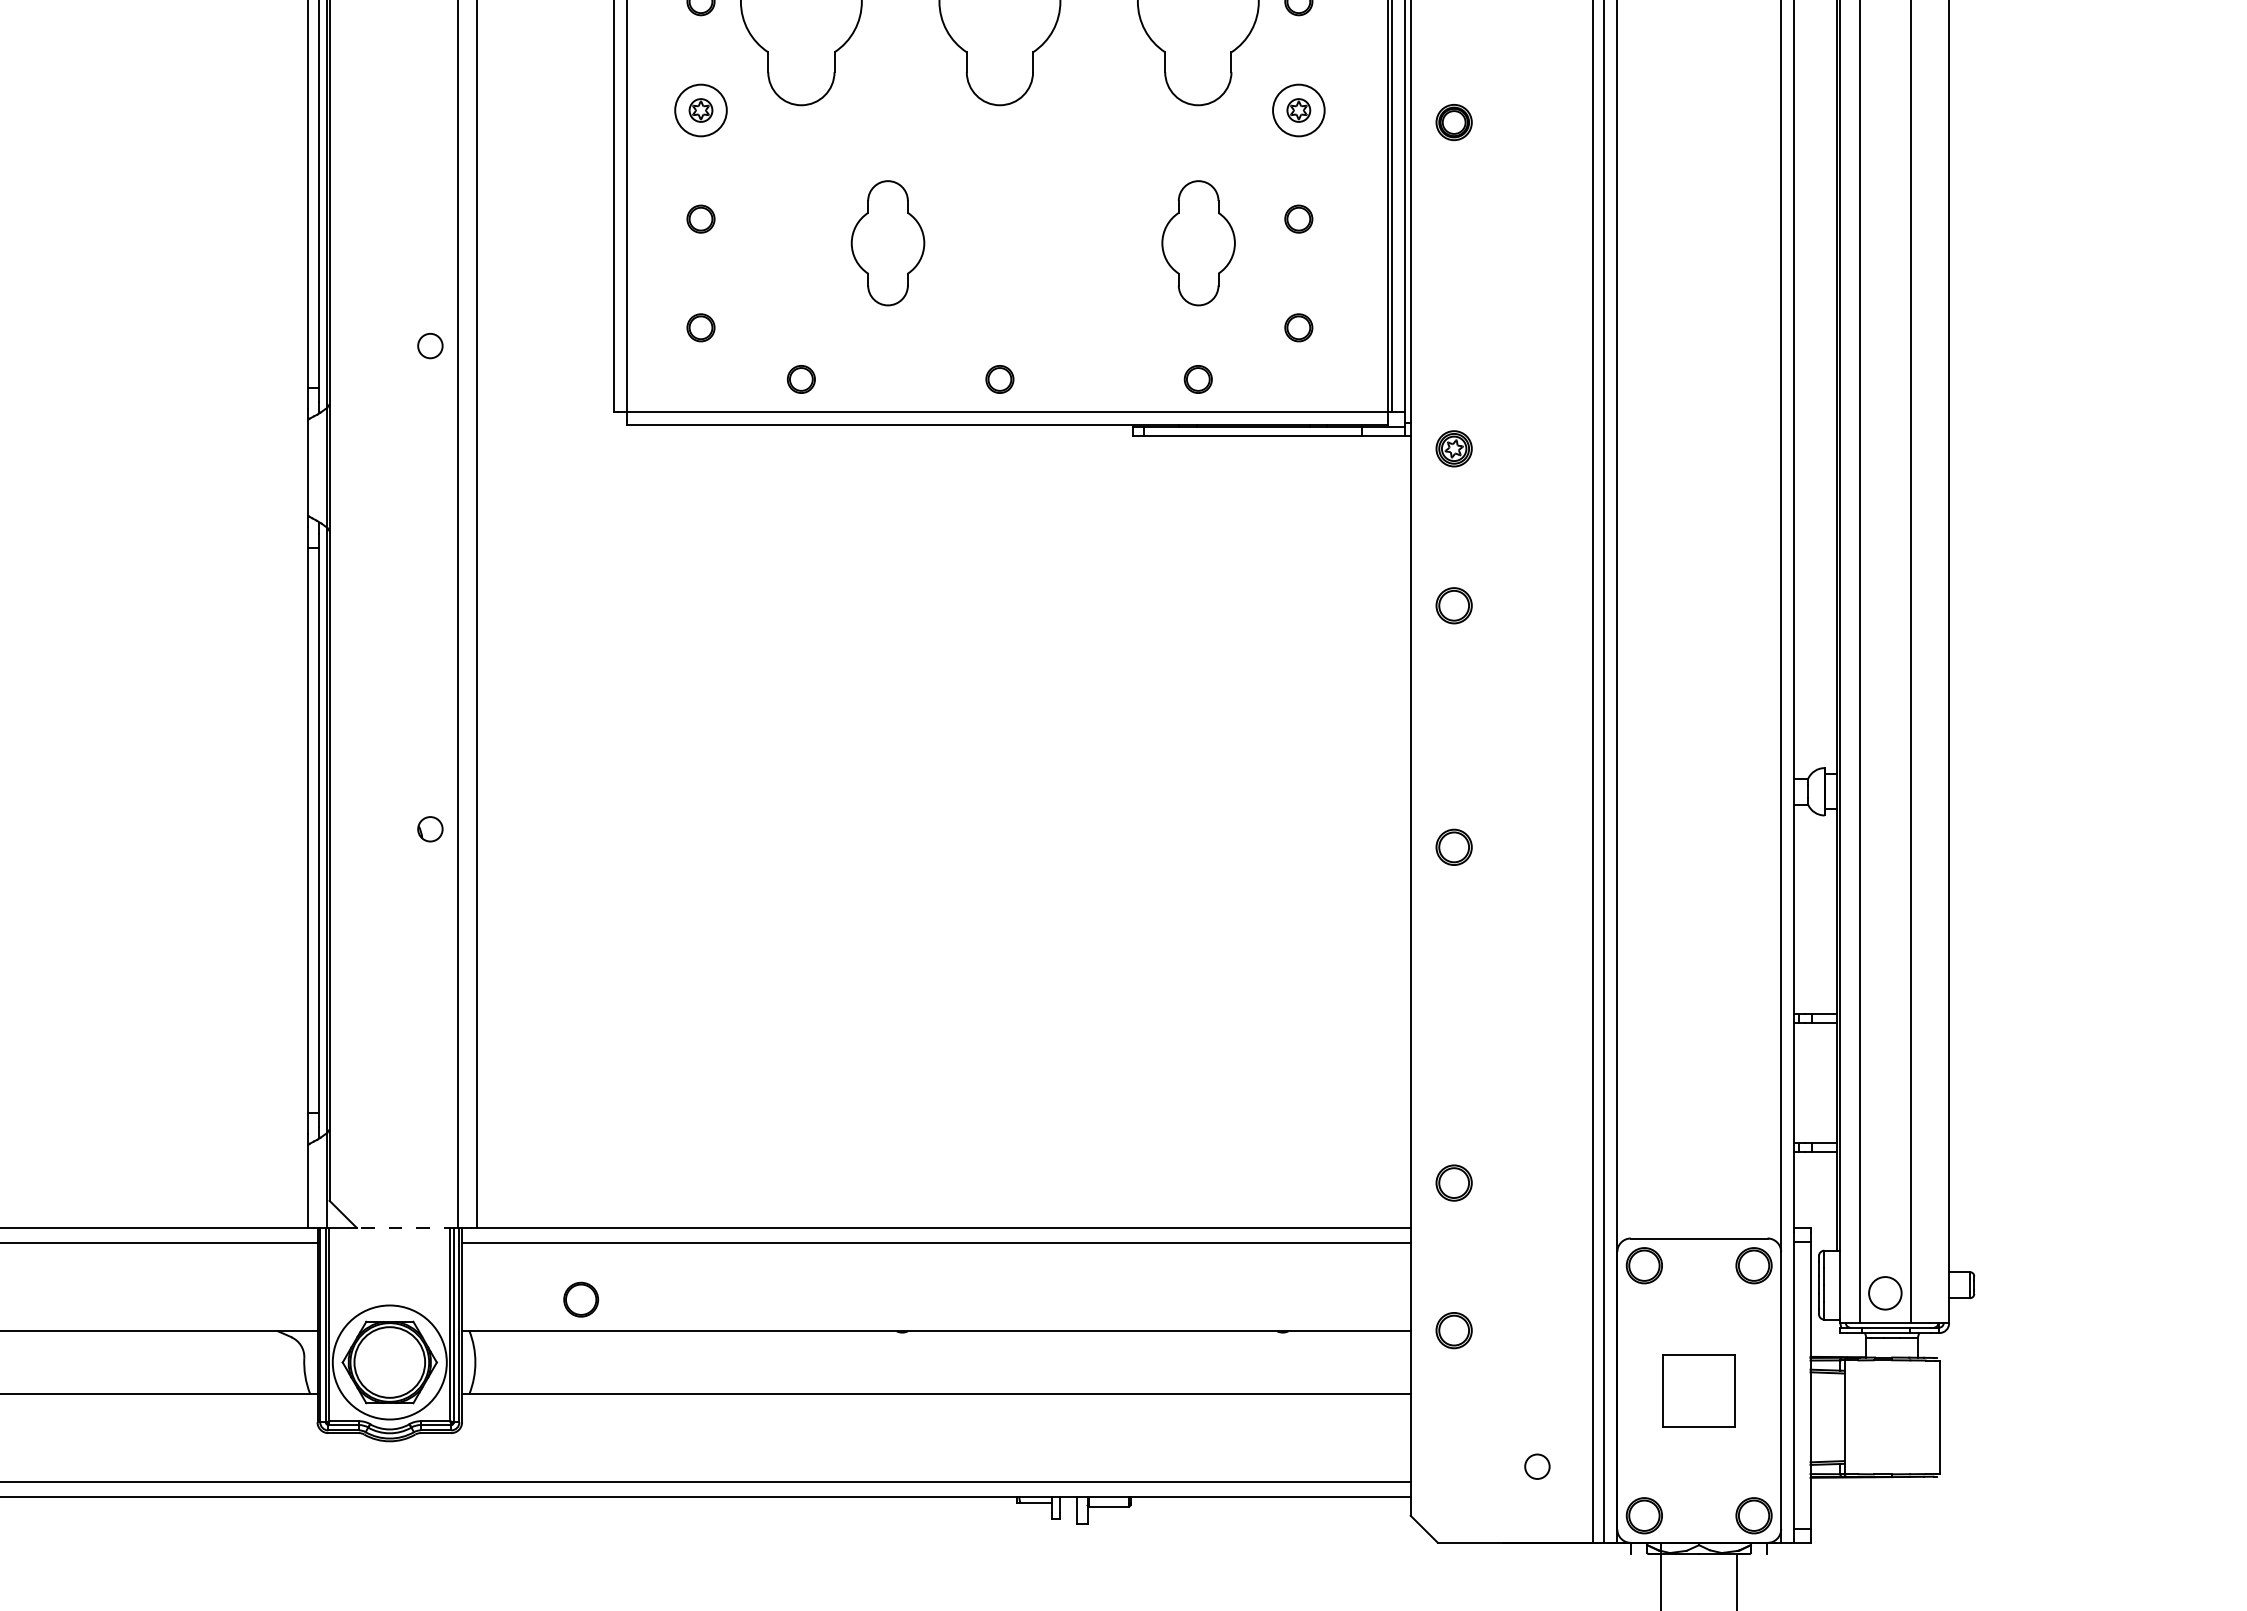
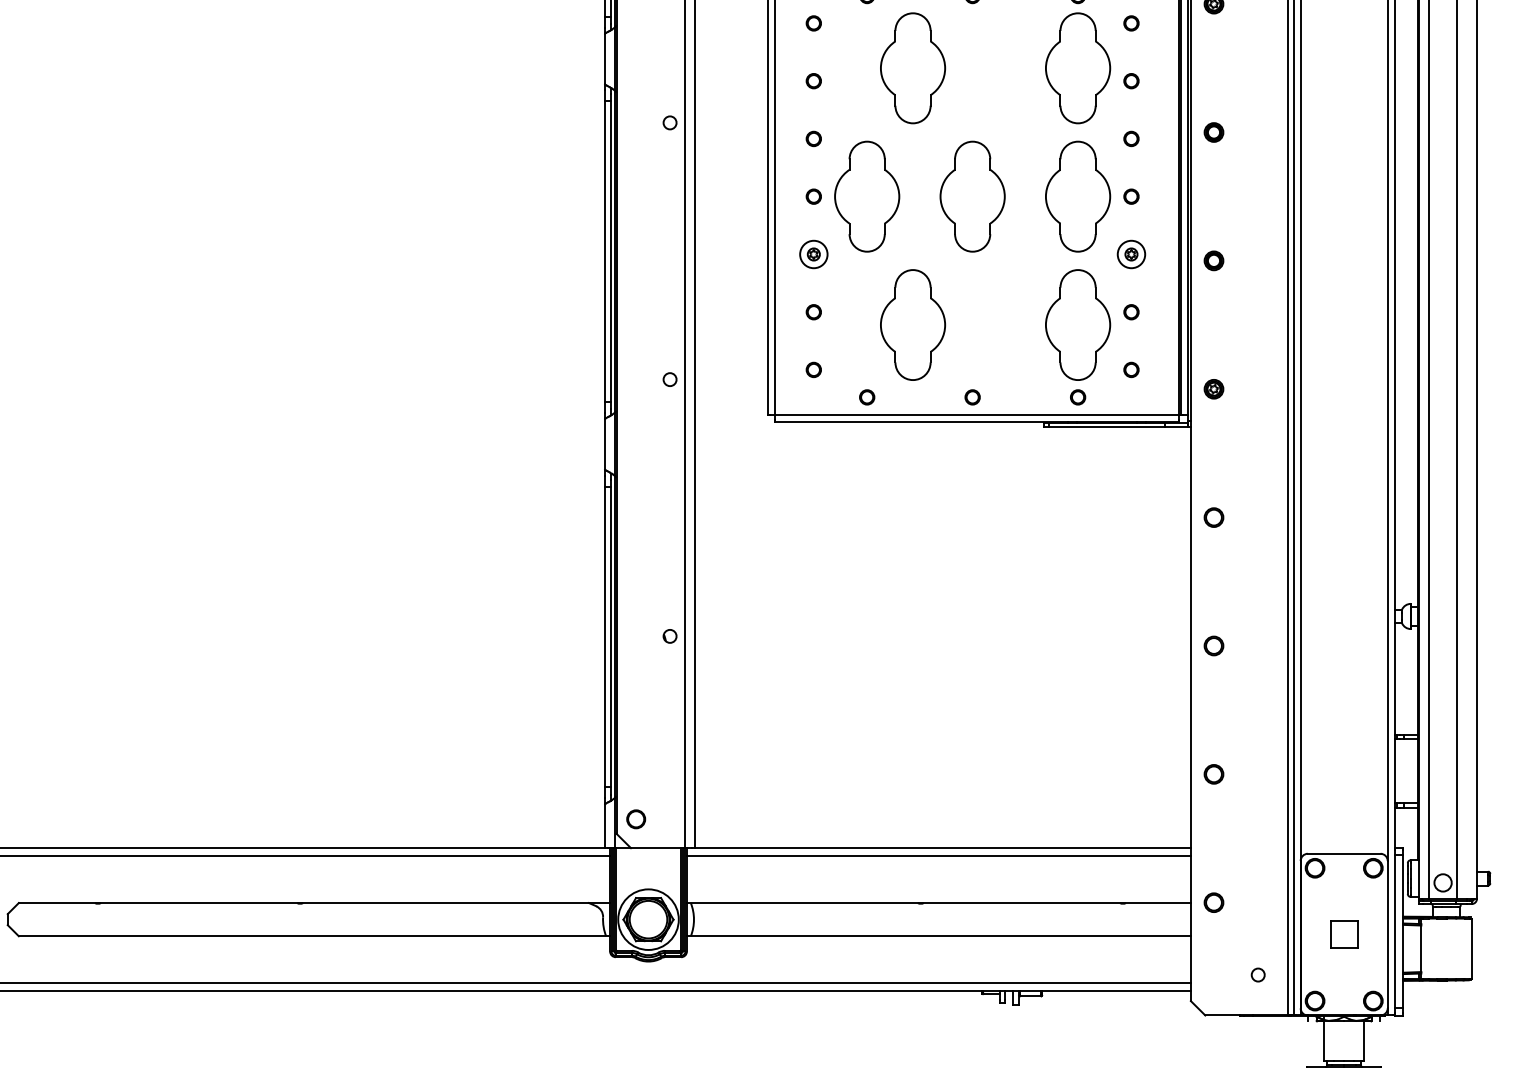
part: (888, 242) -> (913, 324), size x1.67
part: (1199, 242) -> (1078, 324), size x1.67
part: (1453, 449) -> (1213, 389), moved
part: (1453, 1183) -> (1213, 774), moved
line: (406, 1228) -> (657, 848), dashed -> solid
circle: (581, 1300) -> (636, 819), moved
part: (1699, 1390) -> (1344, 934), size x0.71

